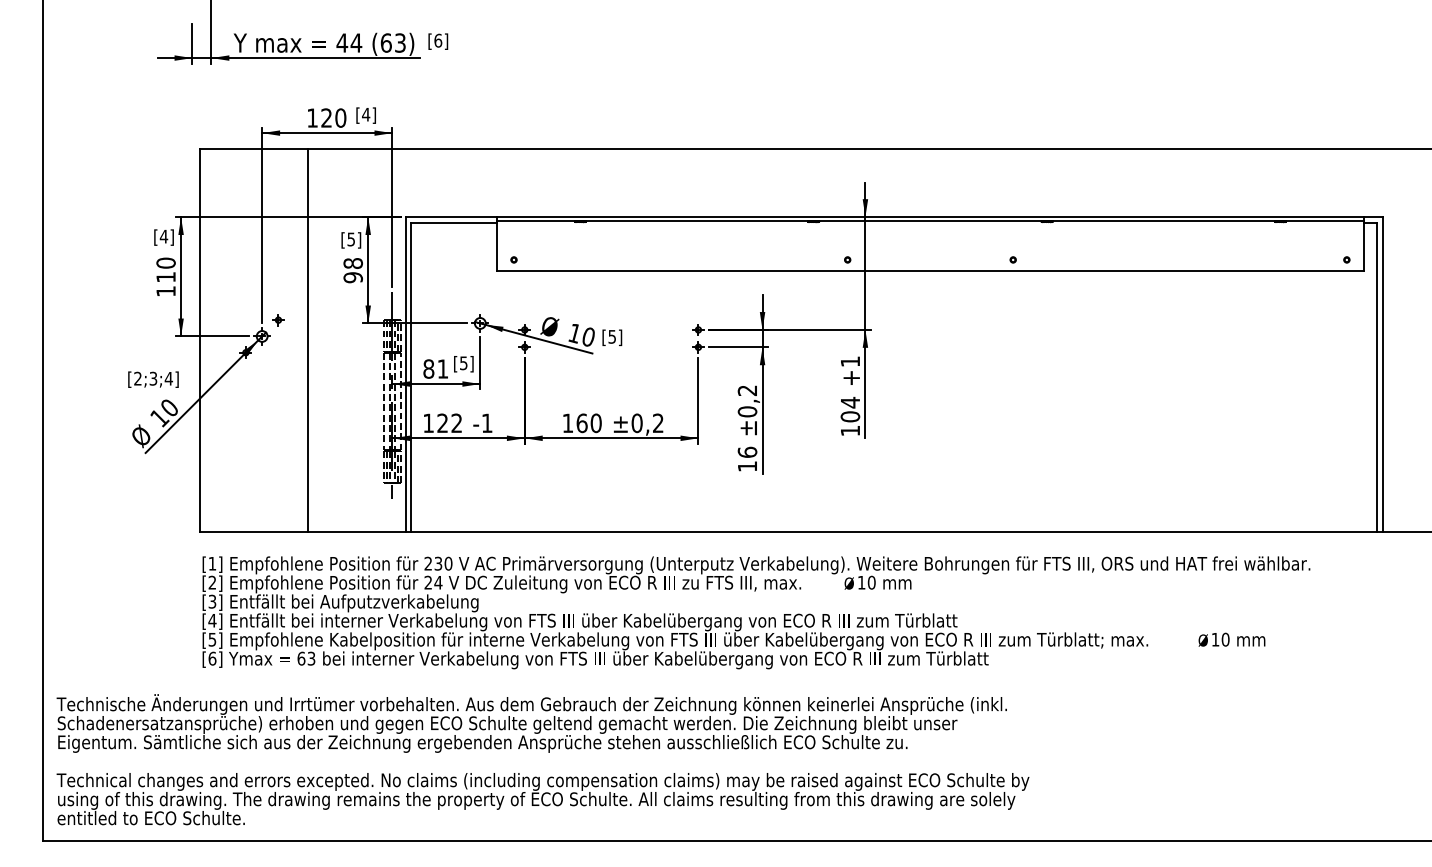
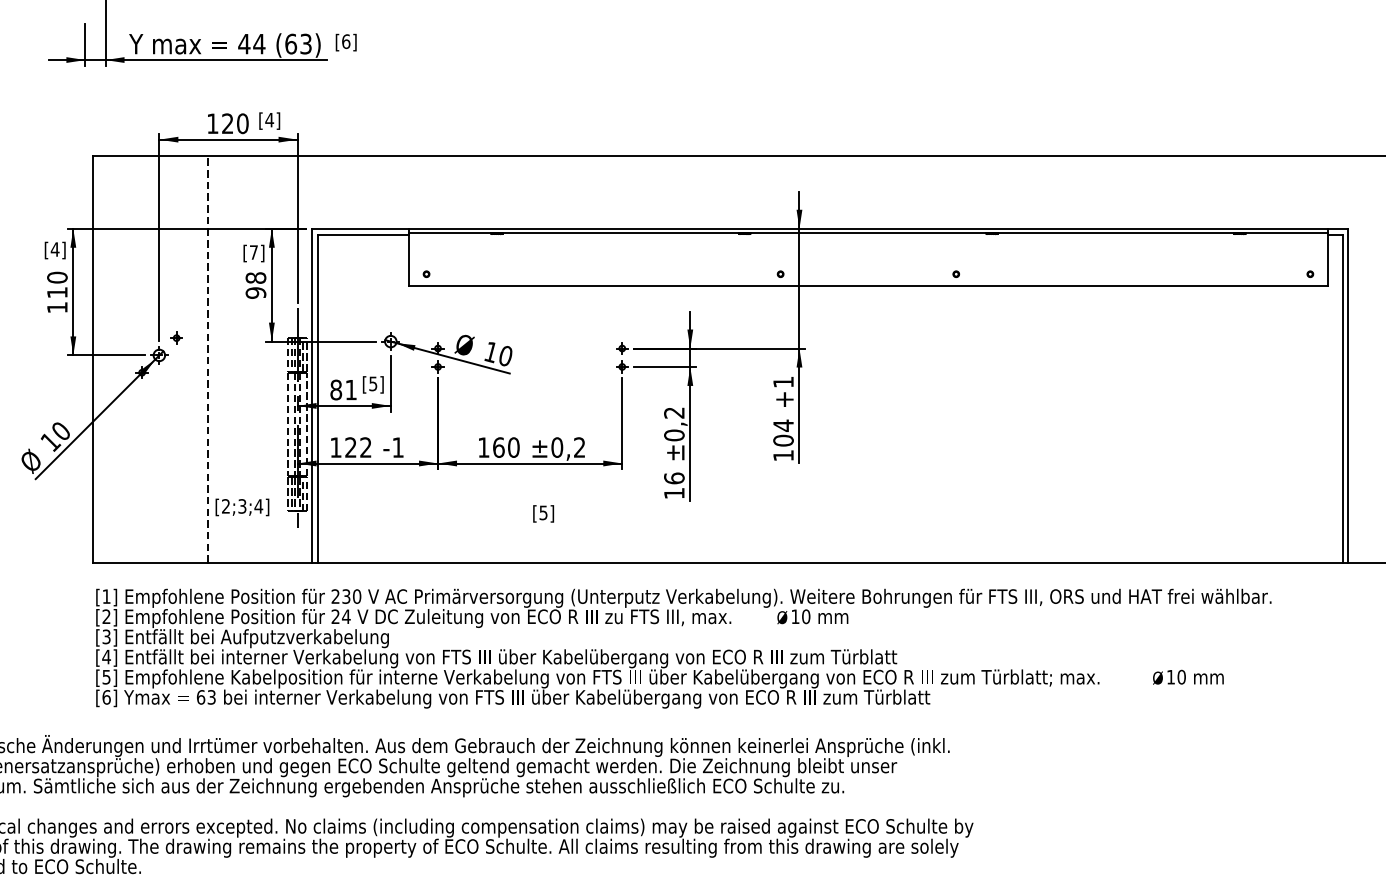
text: (350, 239) -> (253, 252), [5] -> [7]
text: (612, 337) -> (543, 513), moved
line: (308, 340) -> (208, 359), solid -> dashed
text: (153, 379) -> (242, 507), moved

